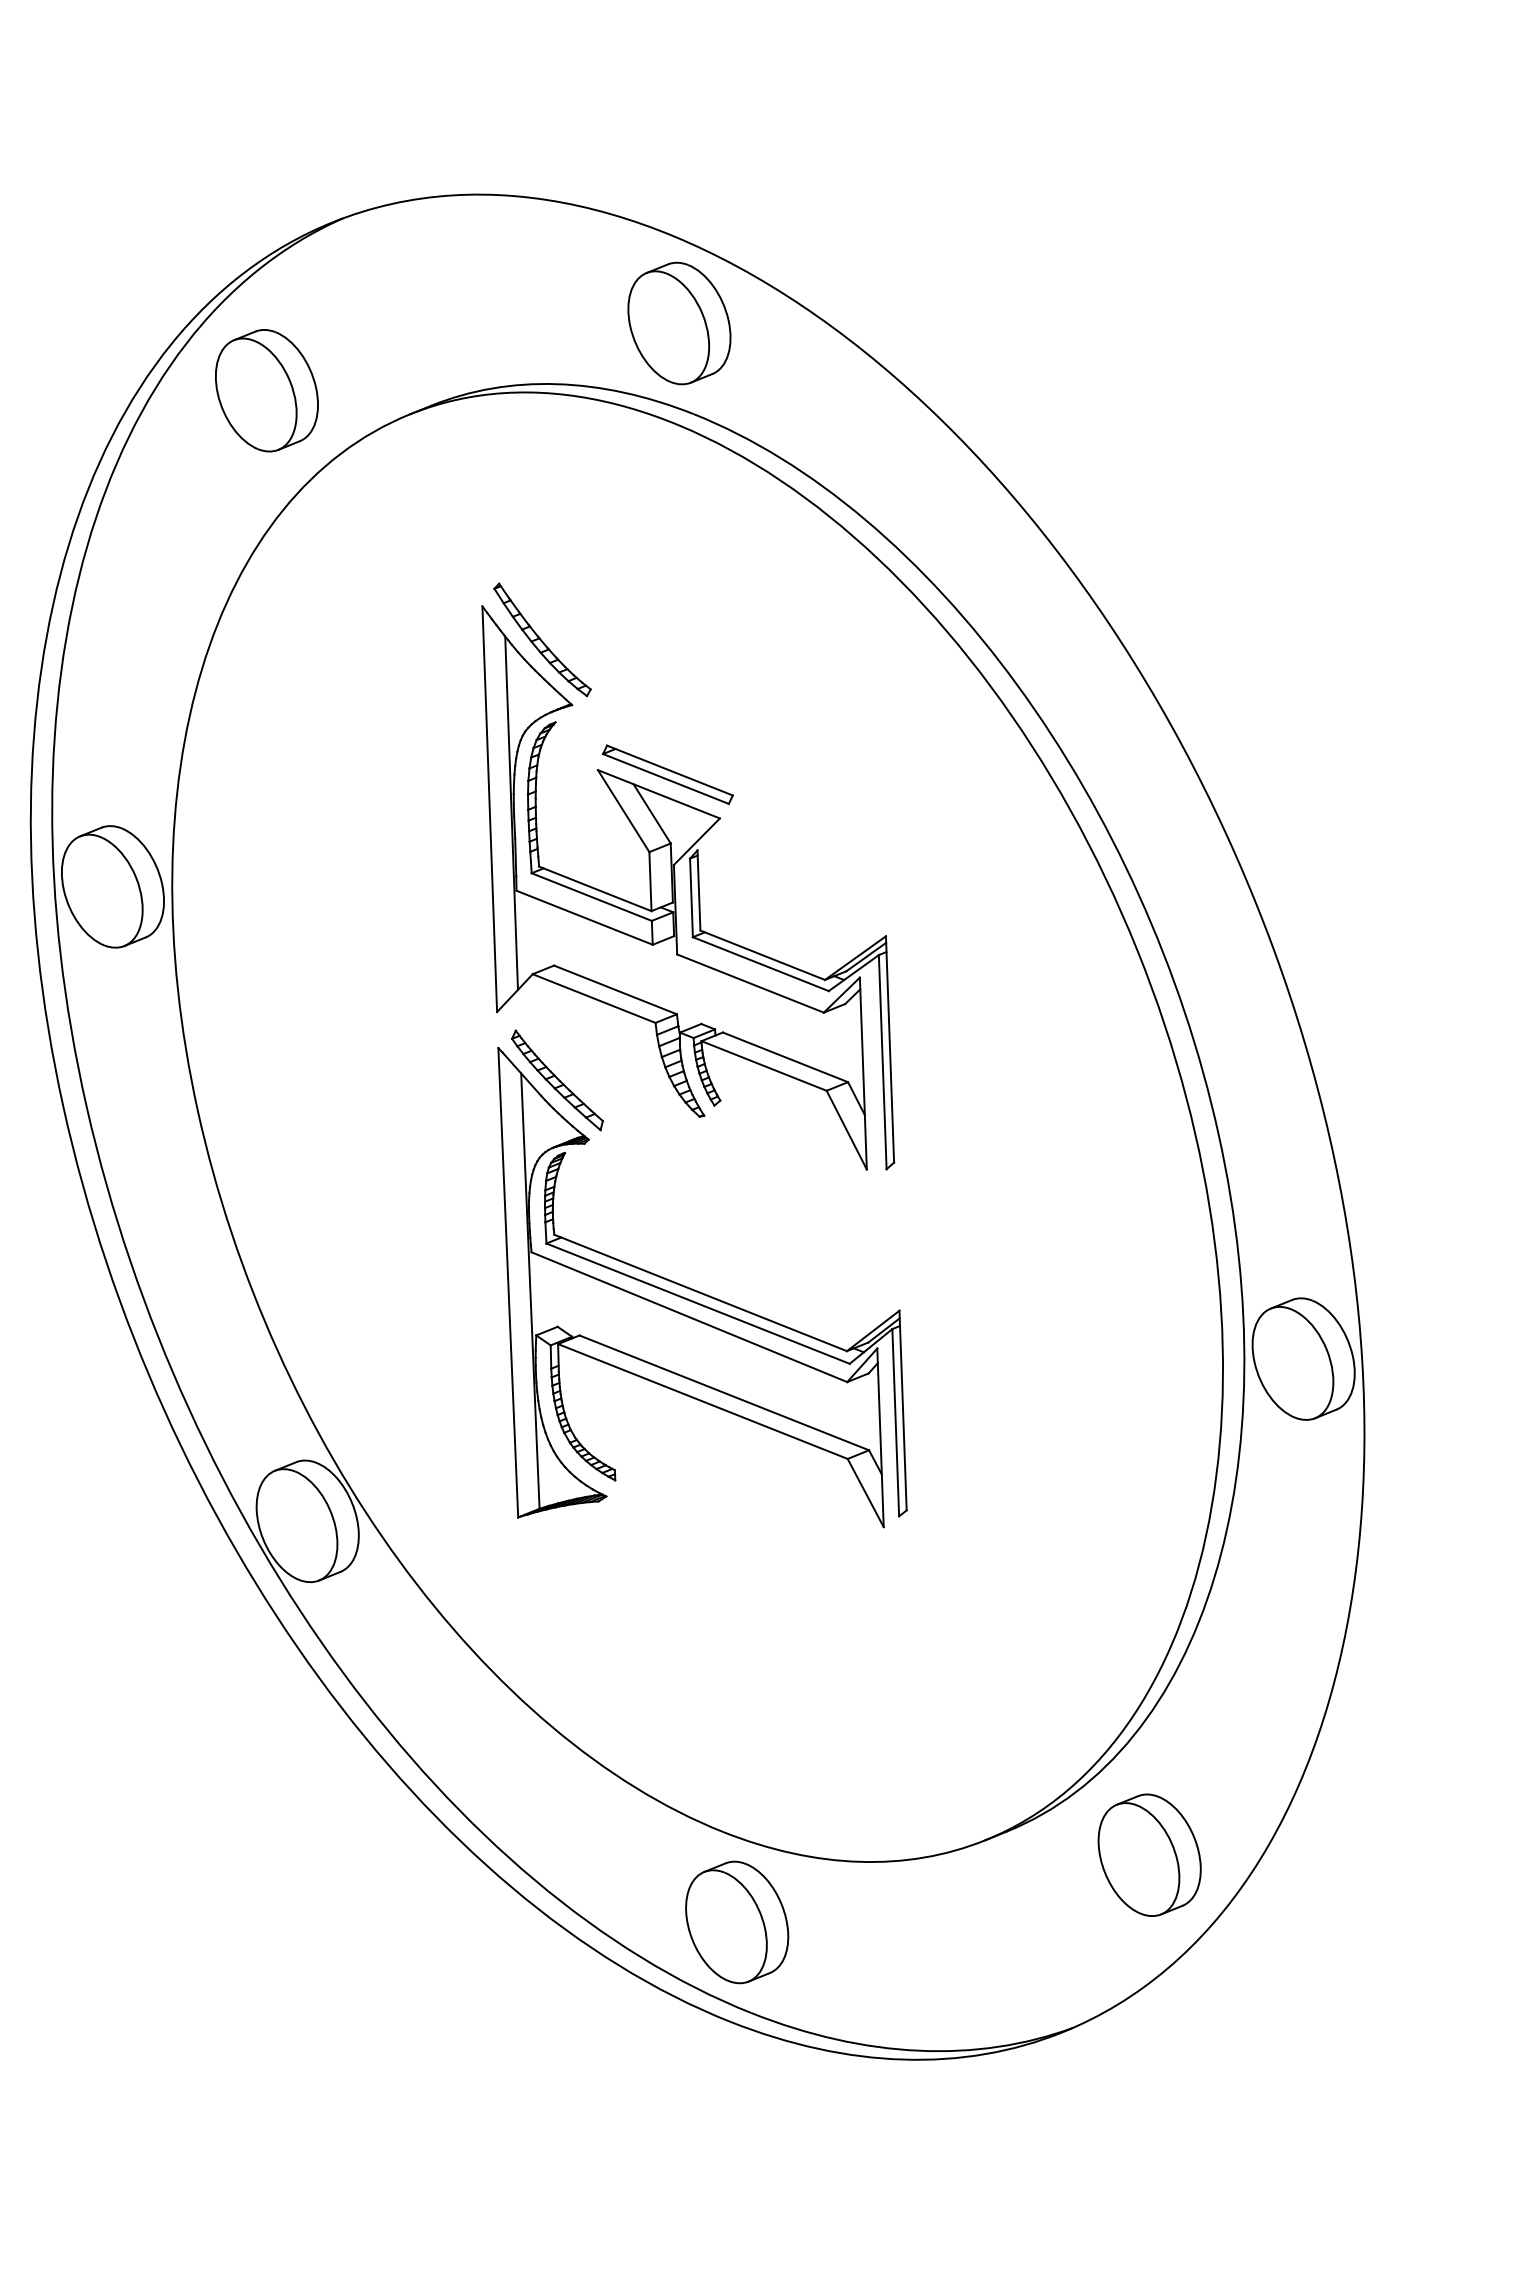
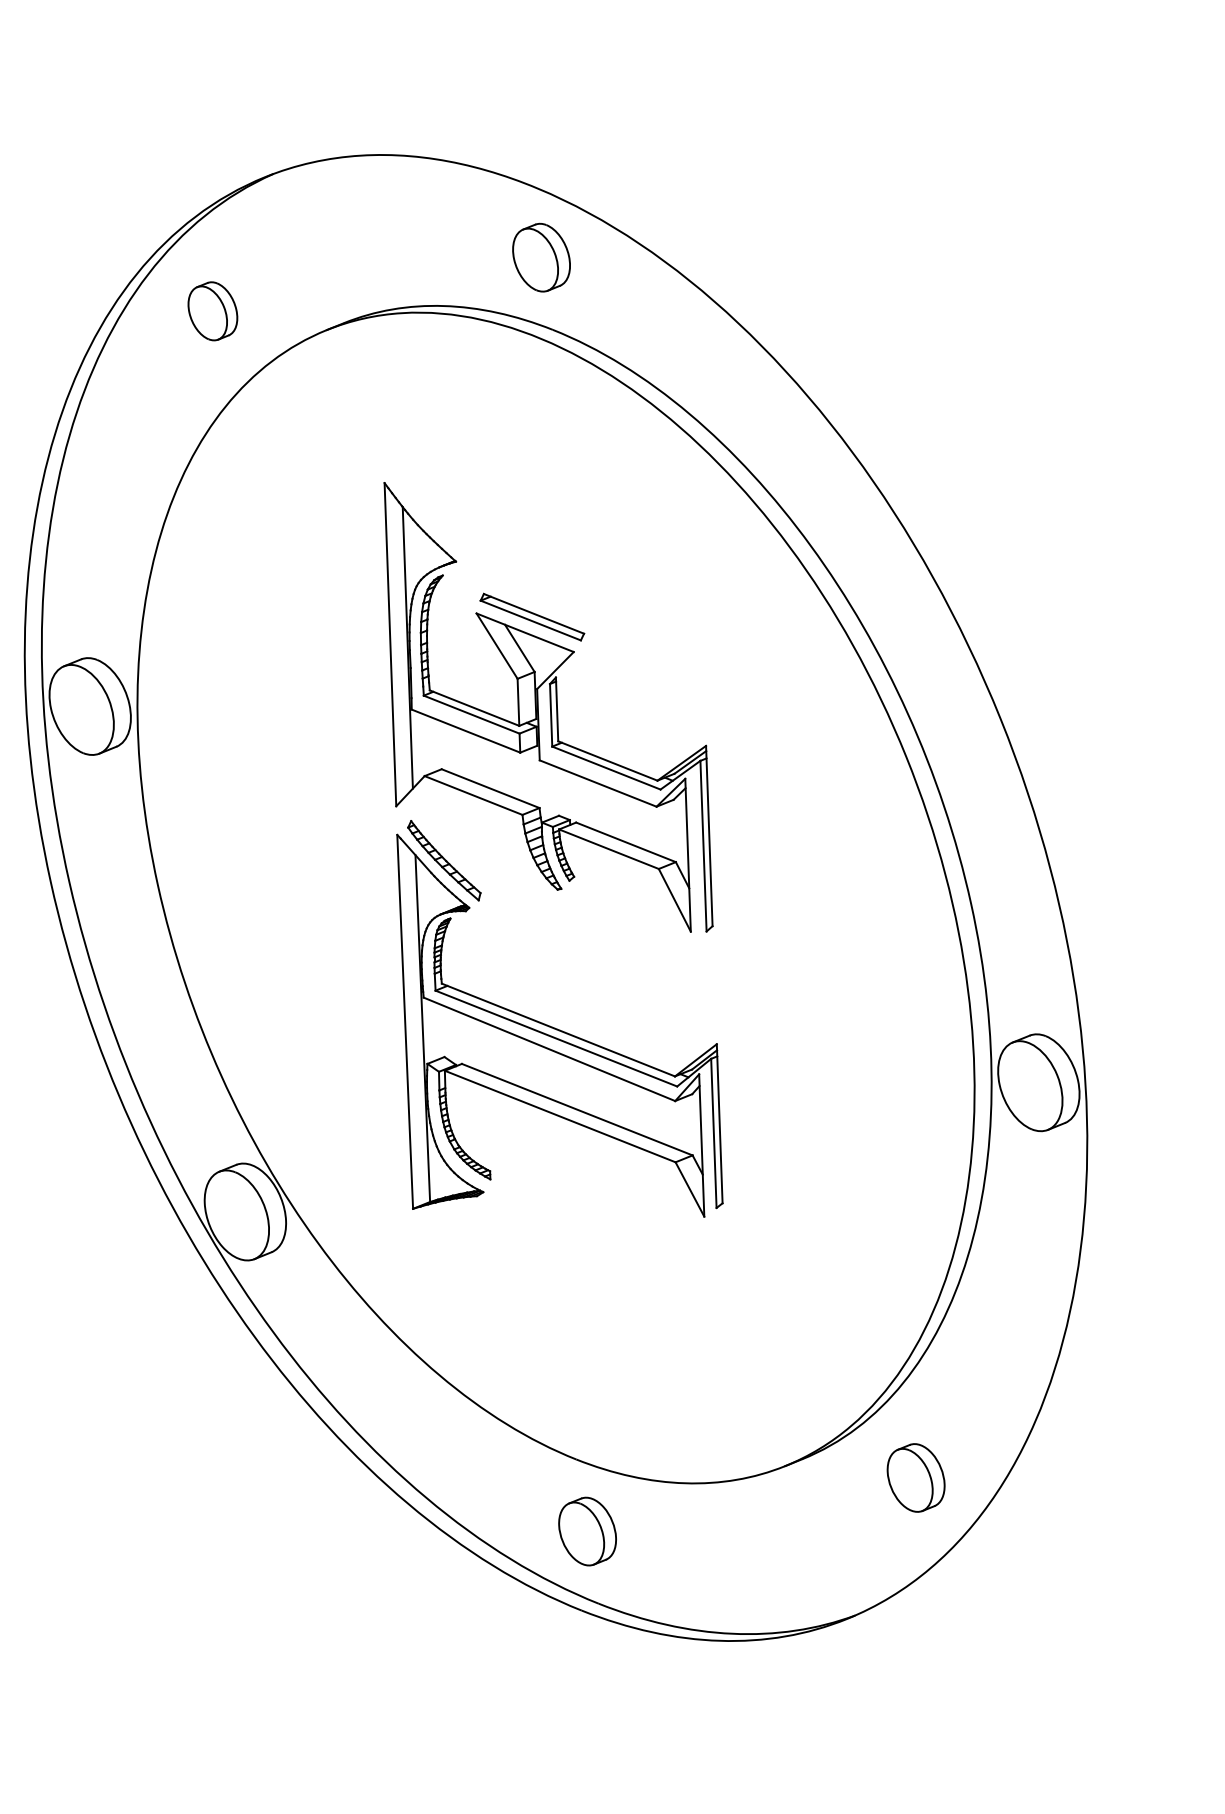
part: (679, 323) -> (541, 257), size x0.7
part: (266, 390) -> (212, 311), size x0.6
part: (542, 639) -> (432, 509), removed
part: (1149, 1854) -> (916, 1477), size x0.7
part: (737, 1922) -> (587, 1531), size x0.7

